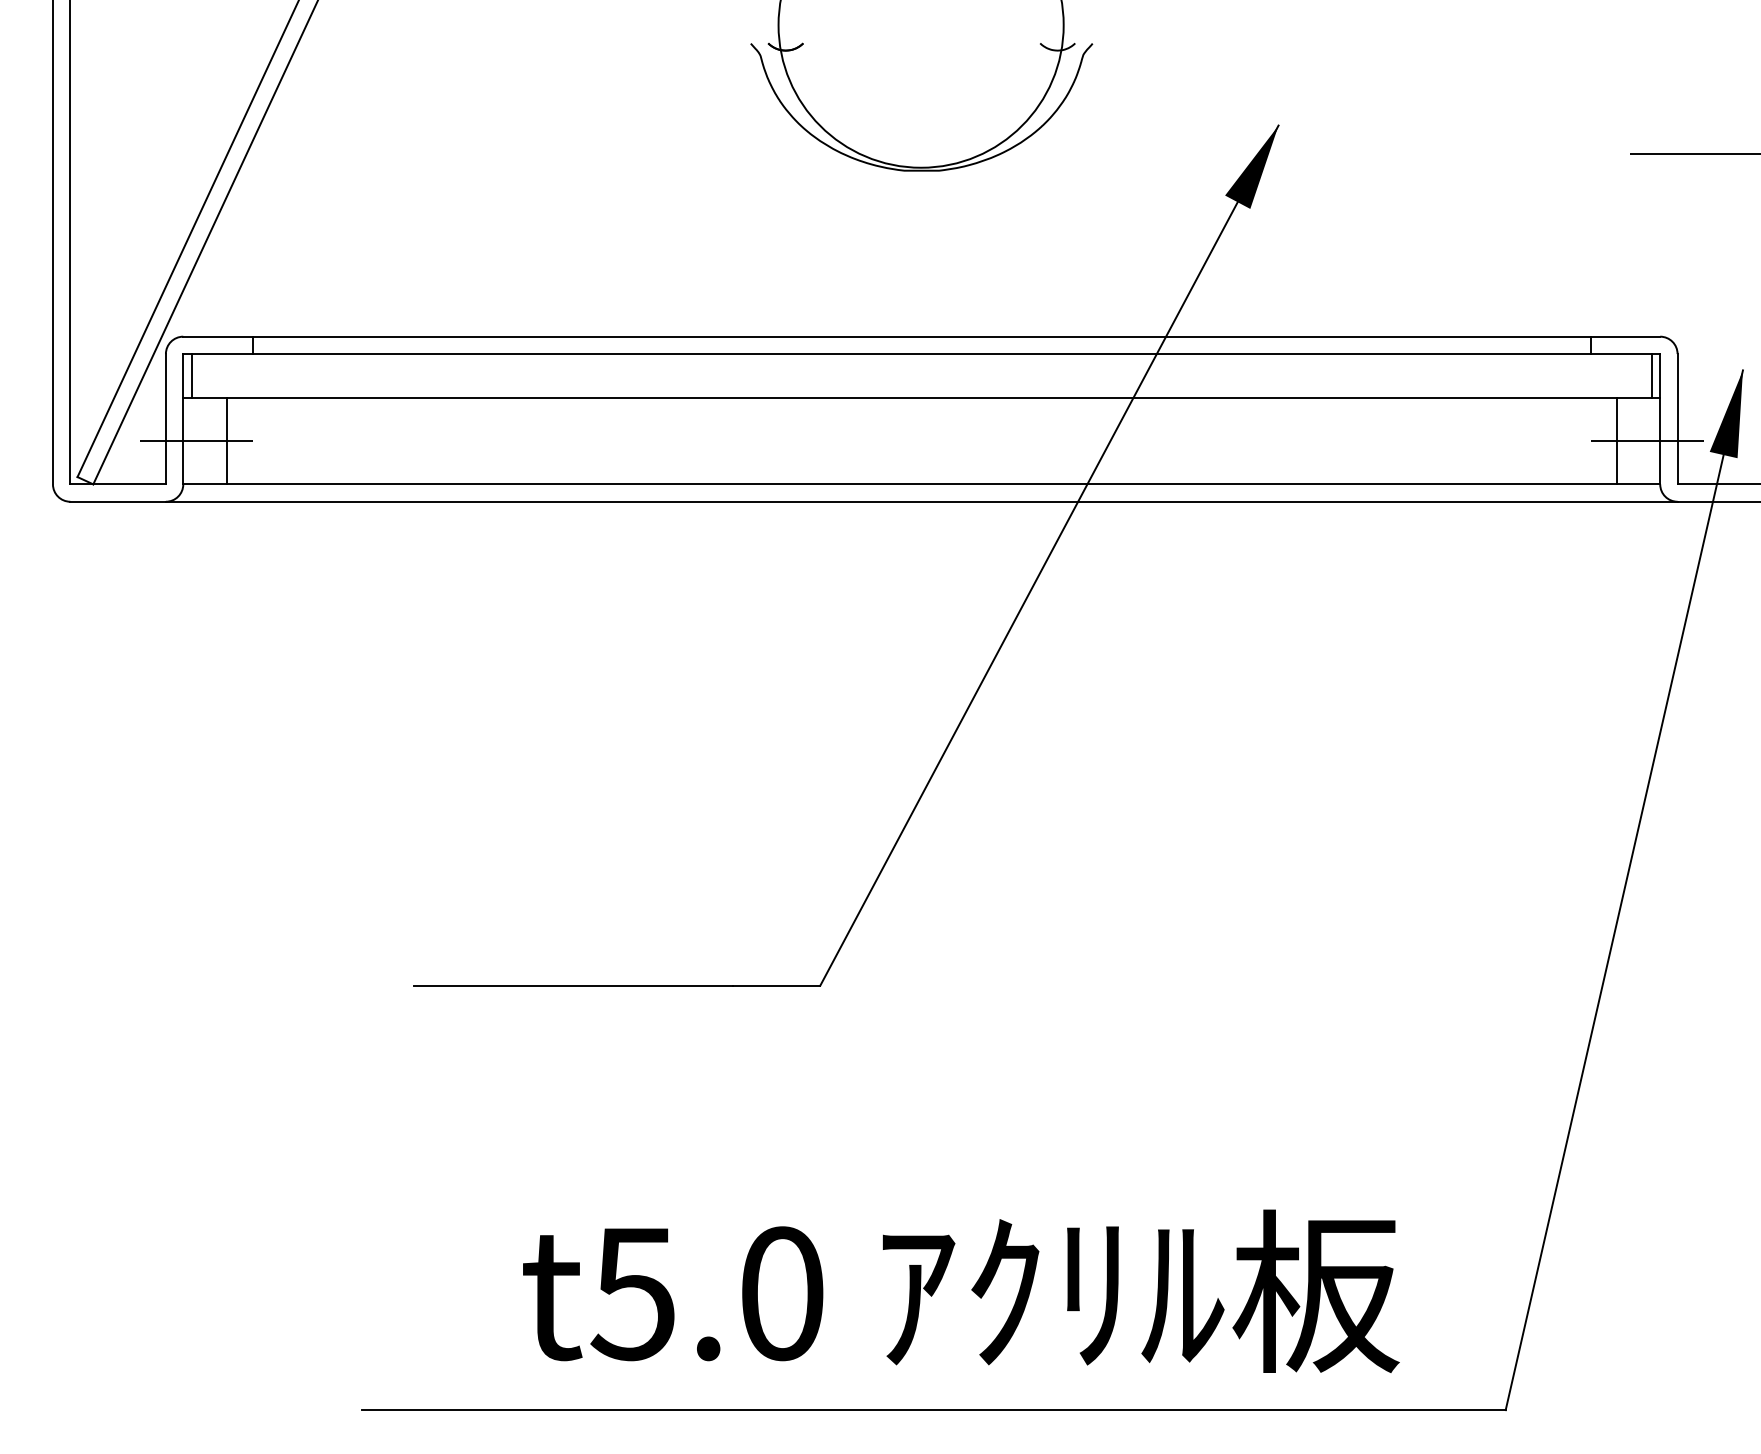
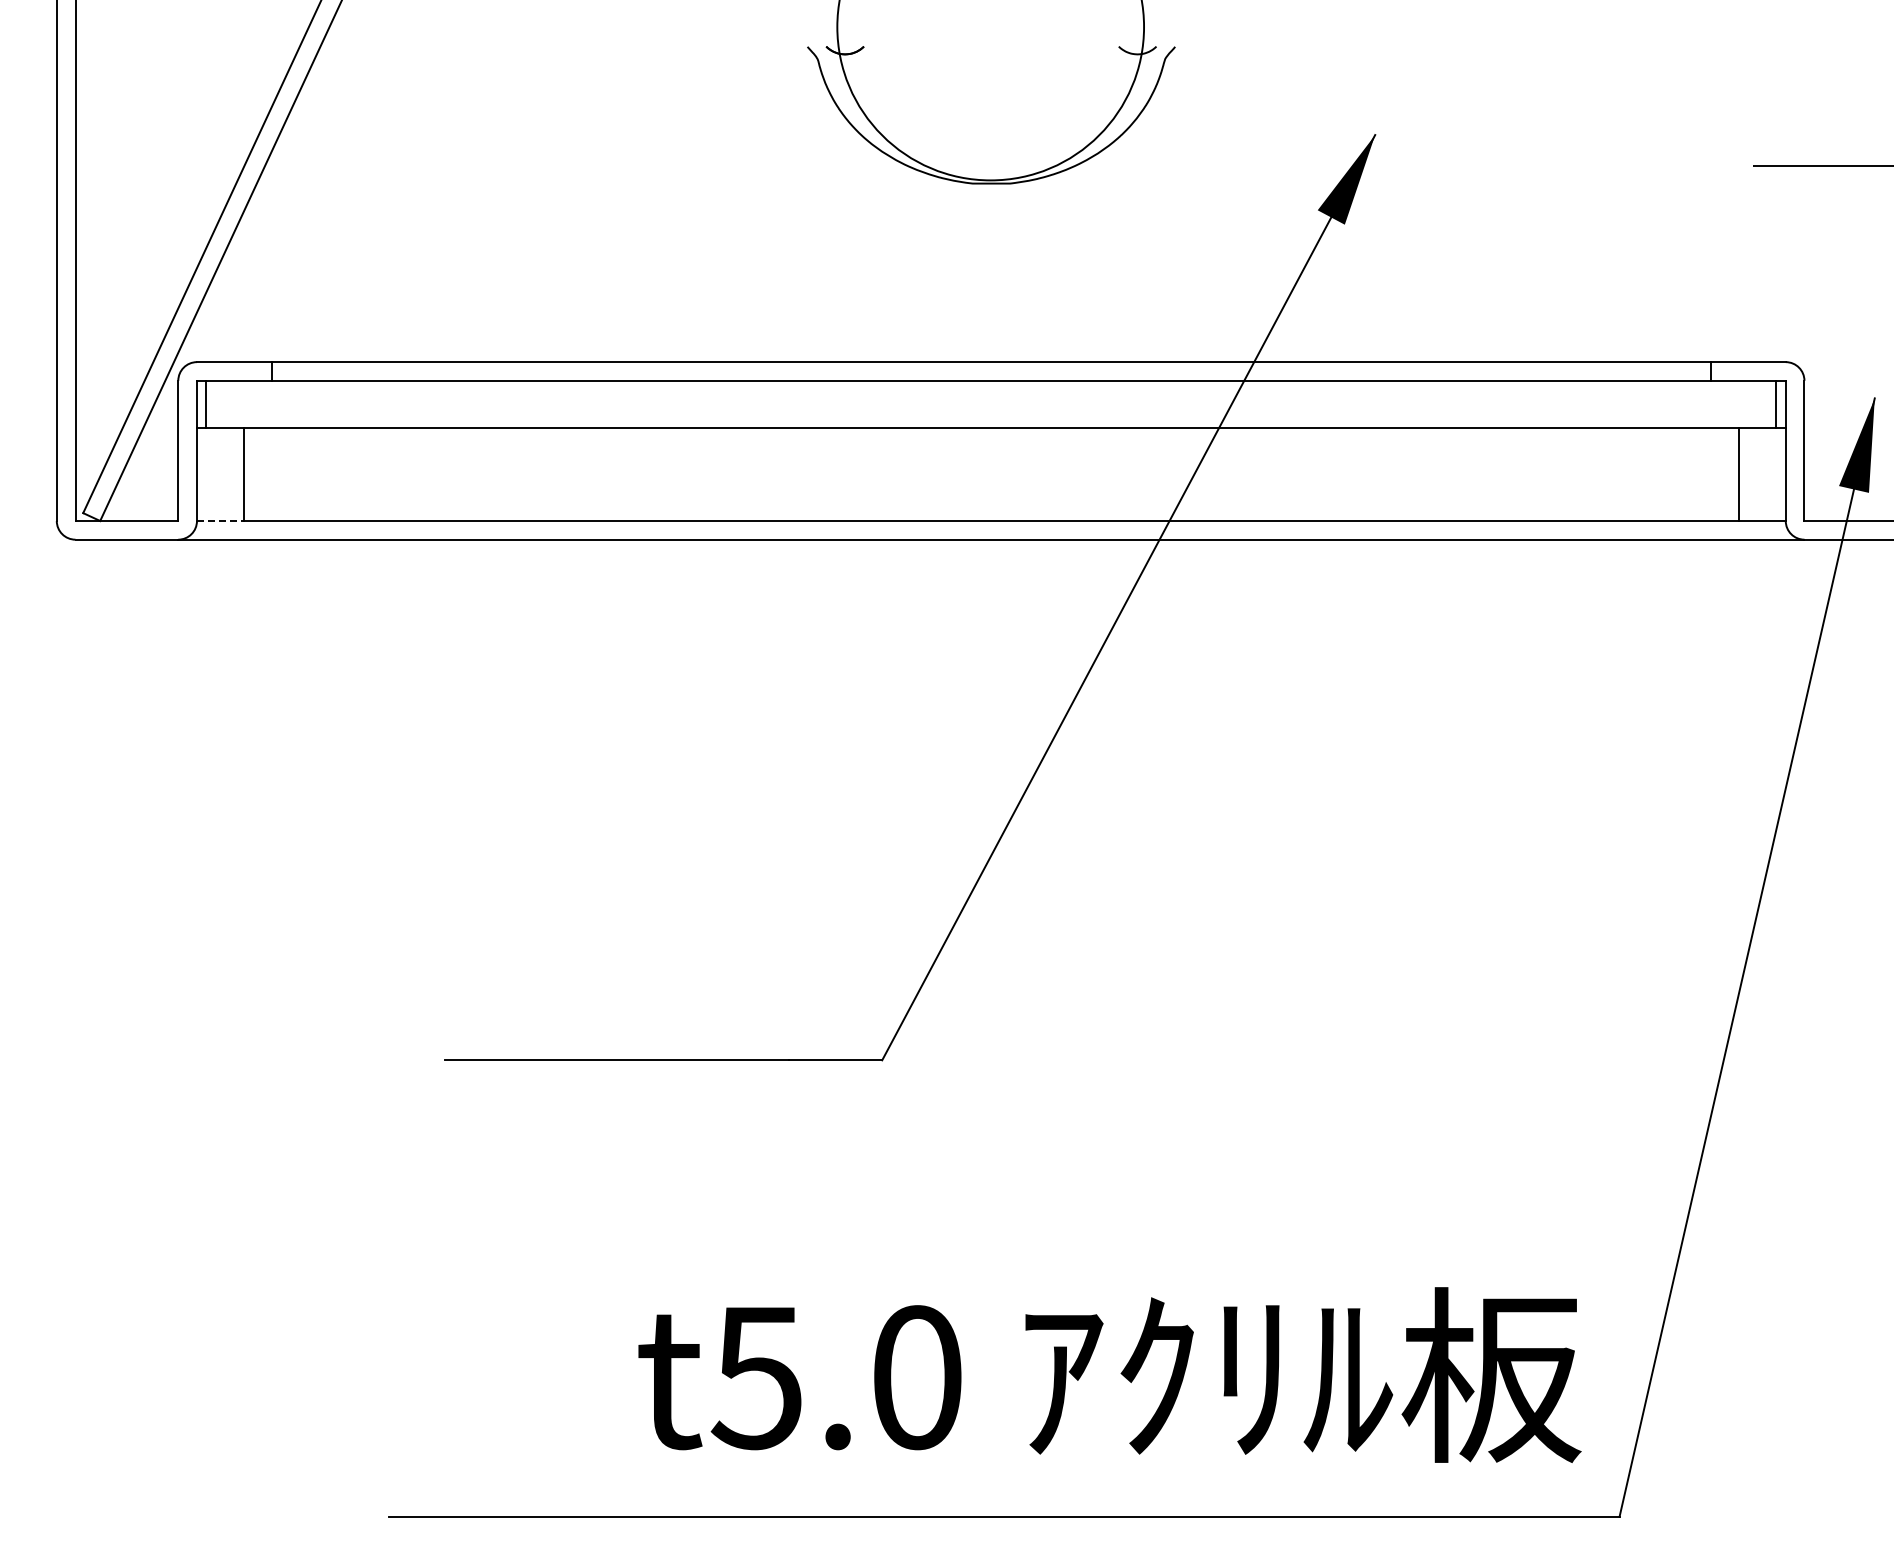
line: (195, 441) -> (210, 474), removed
line: (1646, 441) -> (1771, 474), removed
line: (205, 484) -> (220, 521), solid -> dashed
text: (960, 1290) -> (1109, 1374), moved

